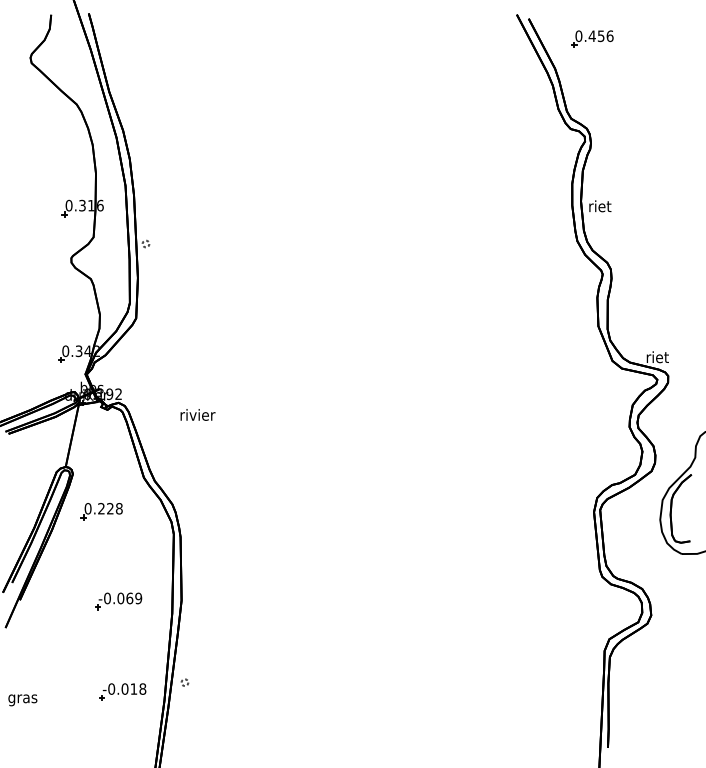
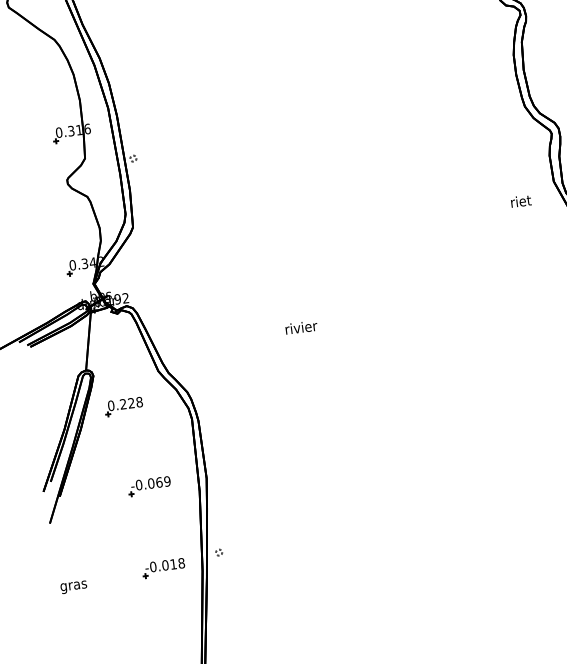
text: (600, 206) -> (521, 201), moved
text: (197, 414) -> (300, 327), moved

